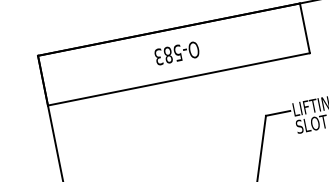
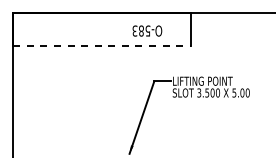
text: (177, 52) -> (147, 30), moved
line: (179, 79) -> (102, 46), solid -> dashed

